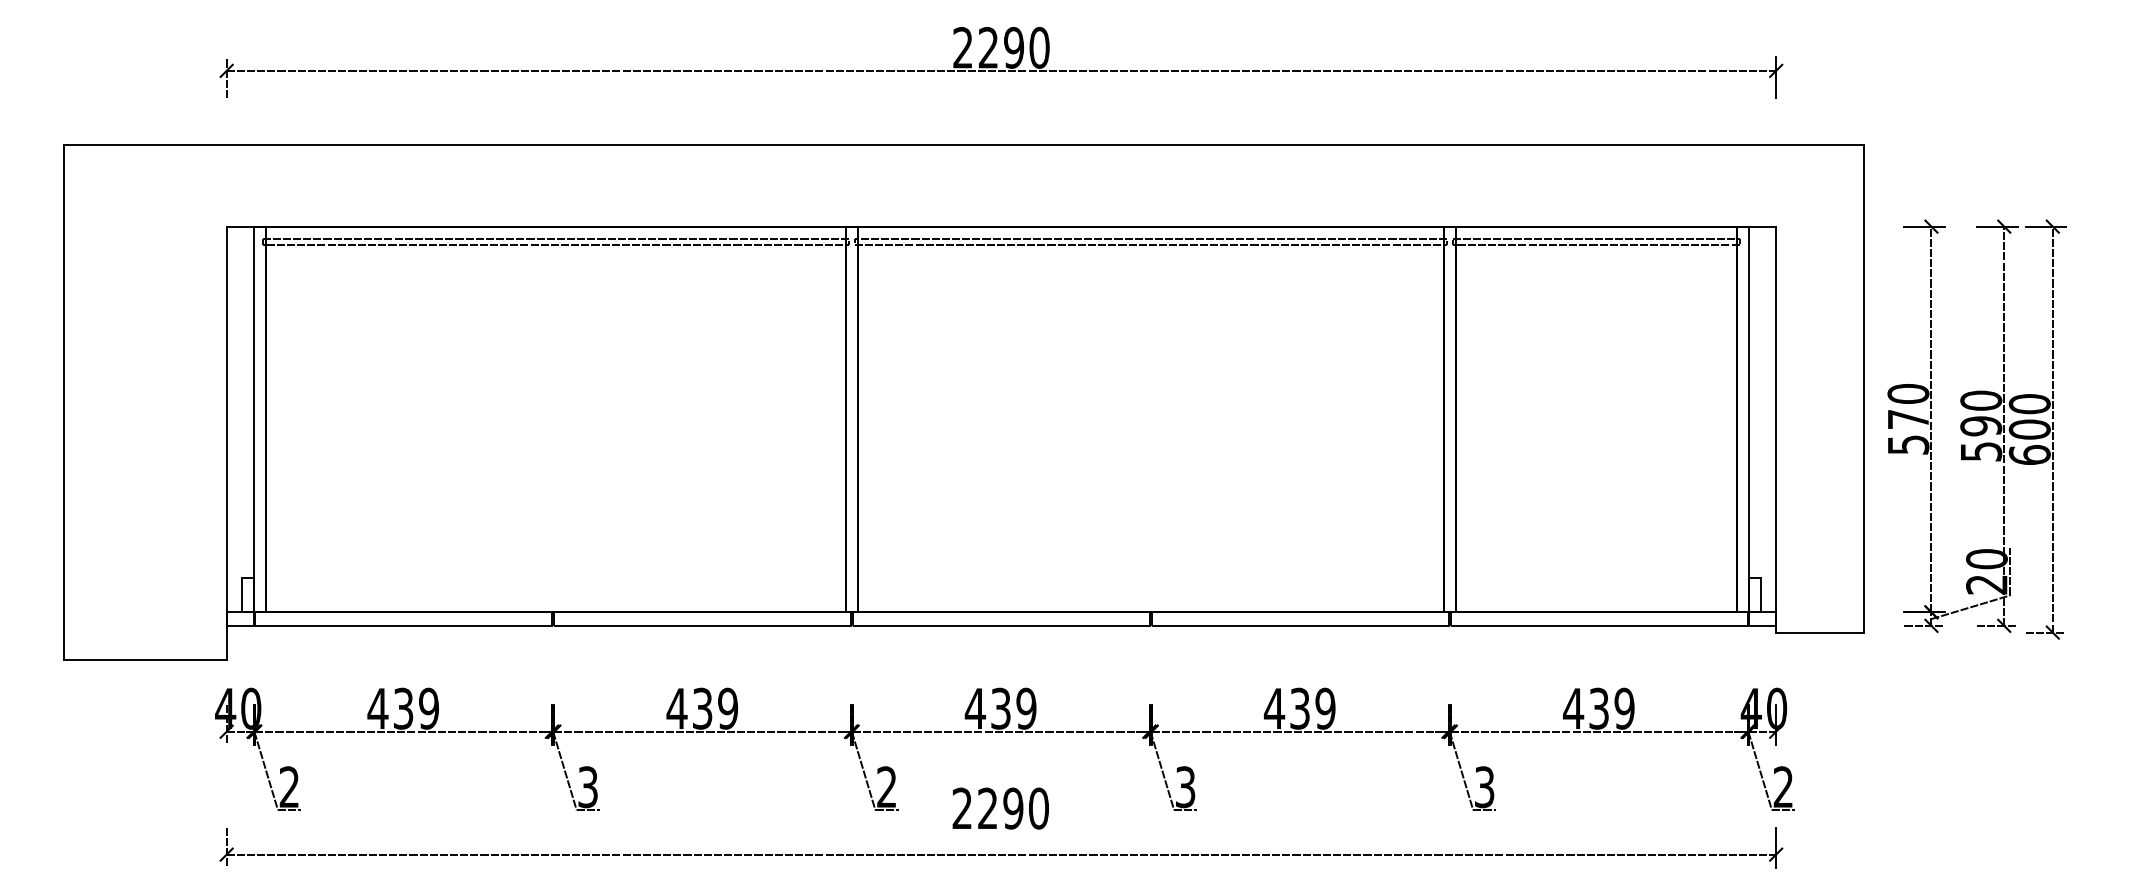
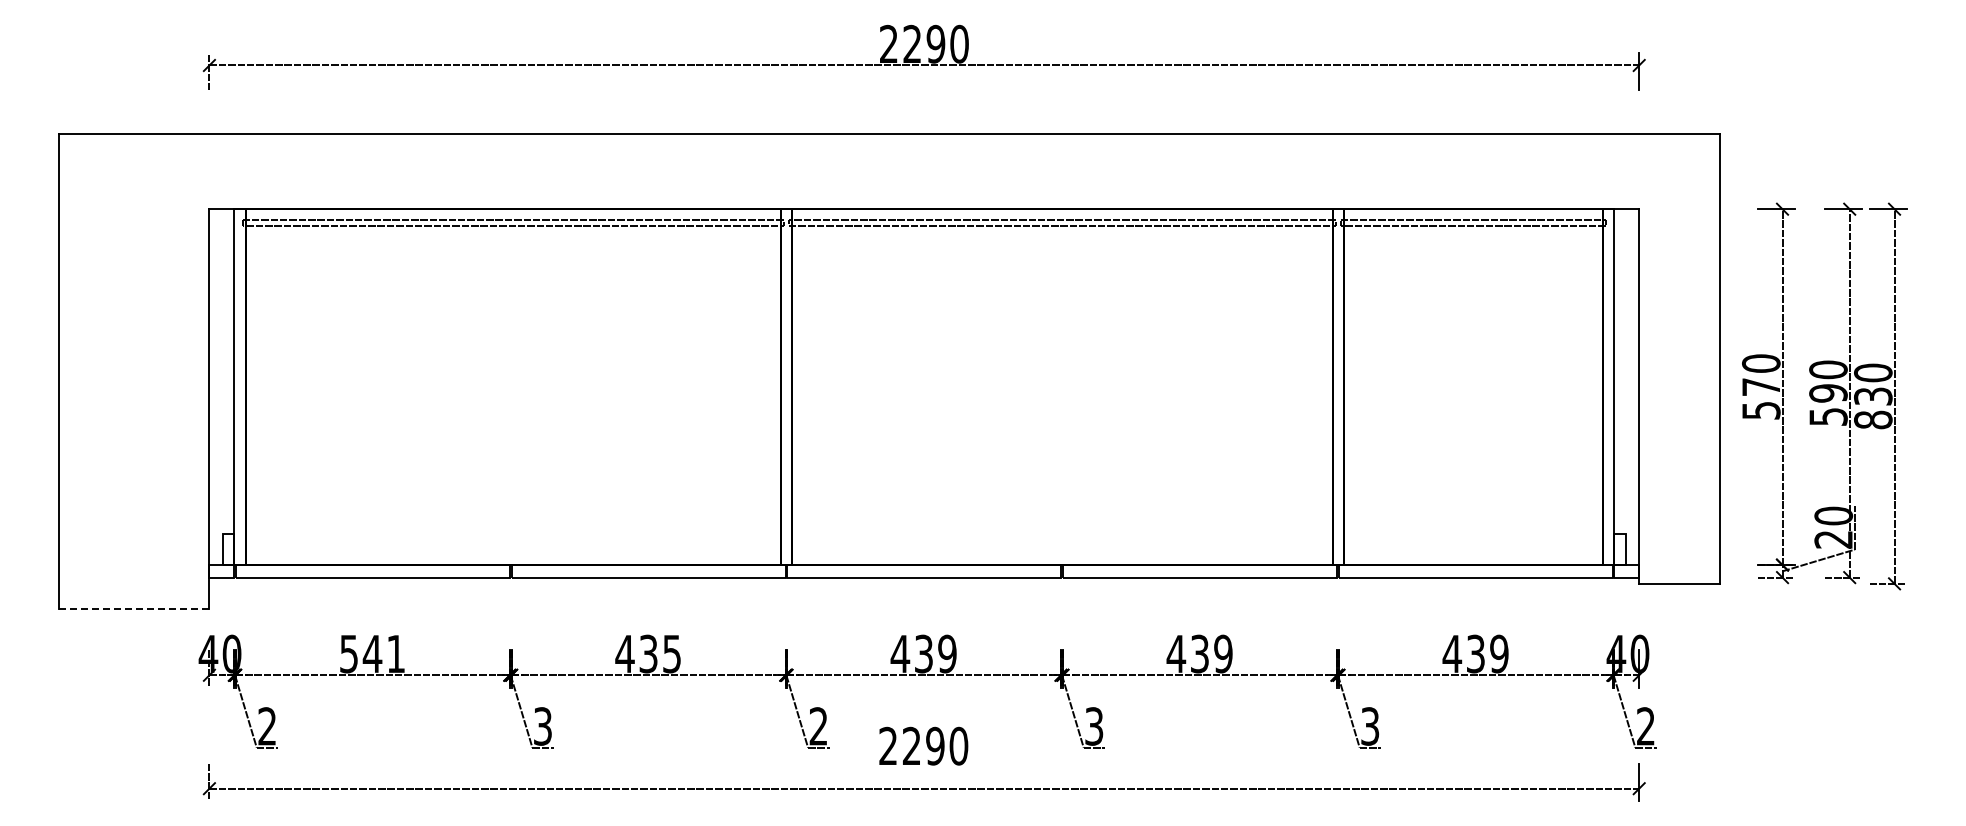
text: (2030, 442) -> (1873, 408), 600 -> 830
line: (144, 660) -> (133, 609), solid -> dashed
text: (403, 708) -> (372, 653), 439 -> 541
text: (727, 708) -> (671, 653), 439 -> 435

